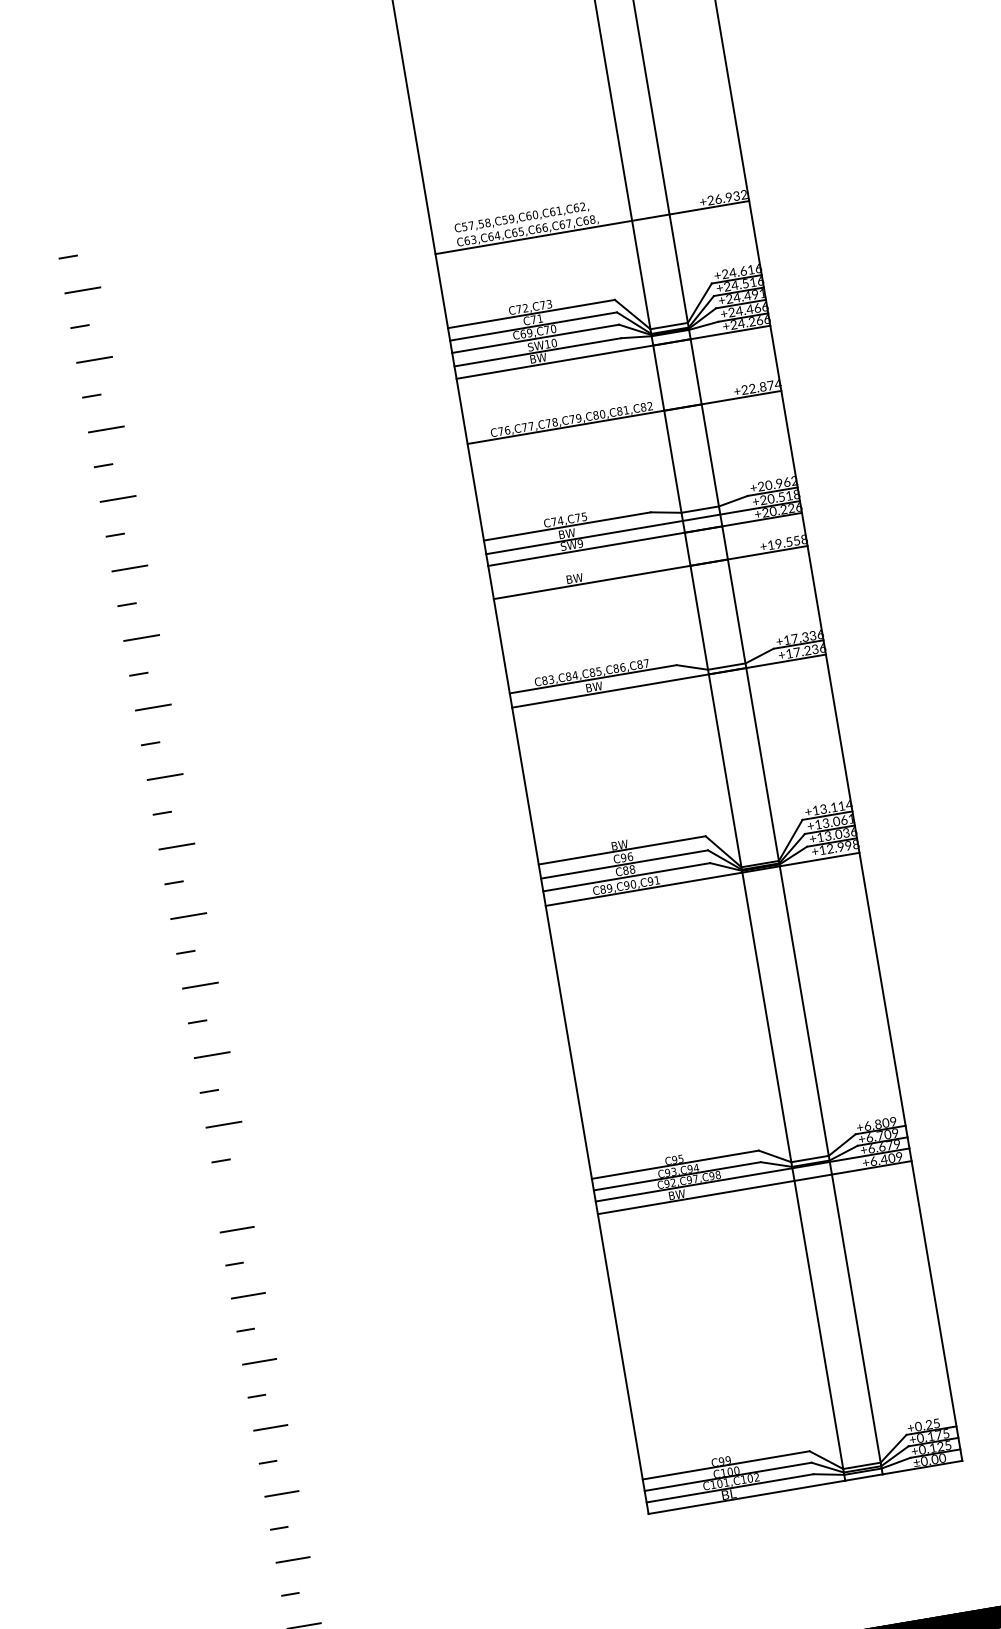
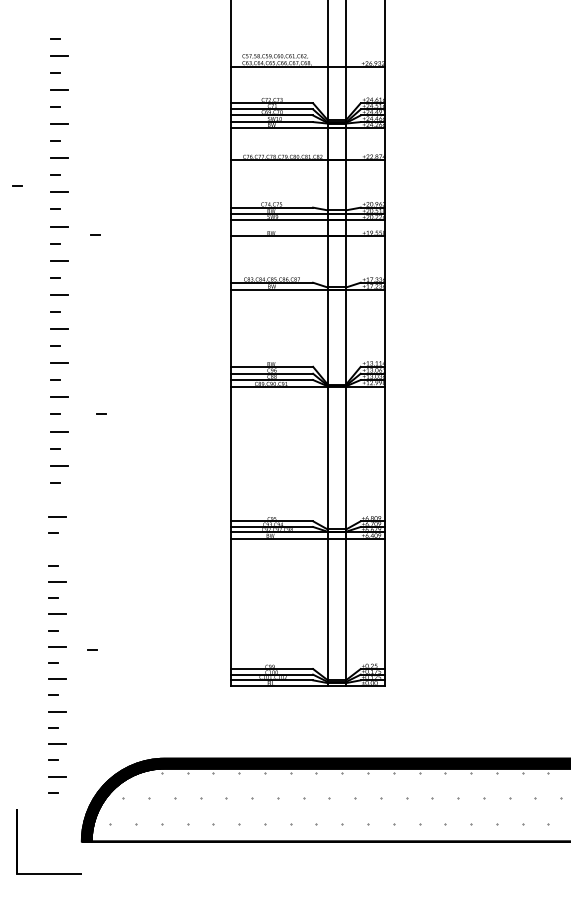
line: (41, 568) -> (17, 185), added
line: (217, 641) -> (95, 234), added
line: (291, 1004) -> (101, 413), added
line: (247, 1293) -> (57, 548), removed
line: (353, 1487) -> (92, 649), added

